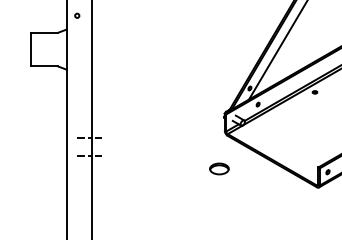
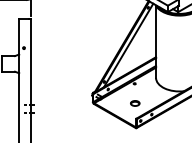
part: (219, 169) -> (135, 103), moved

